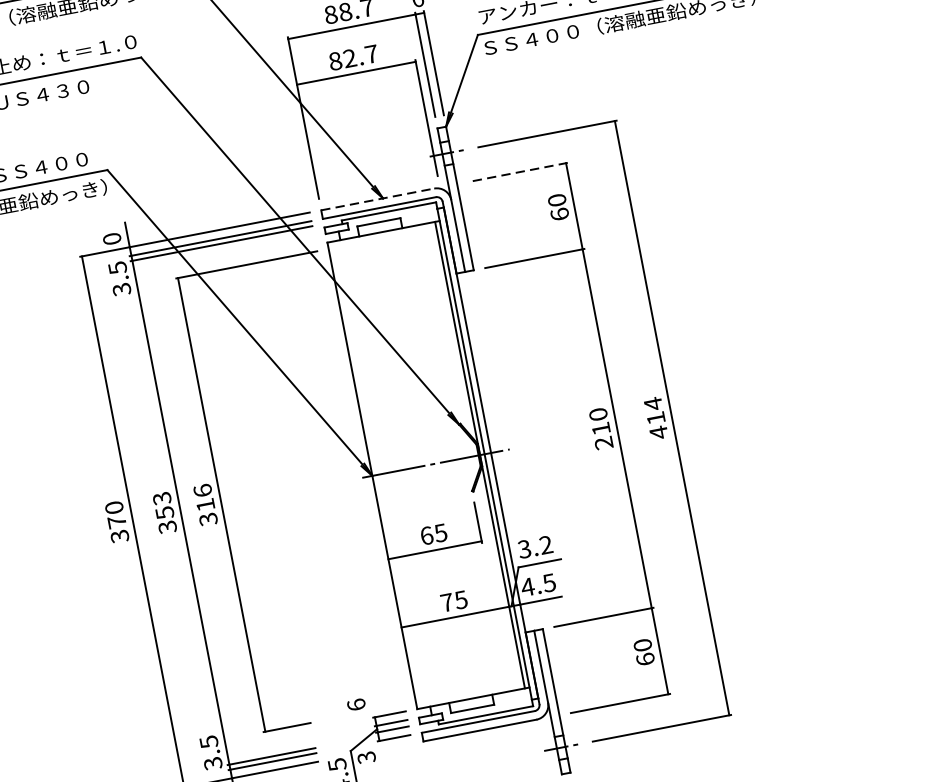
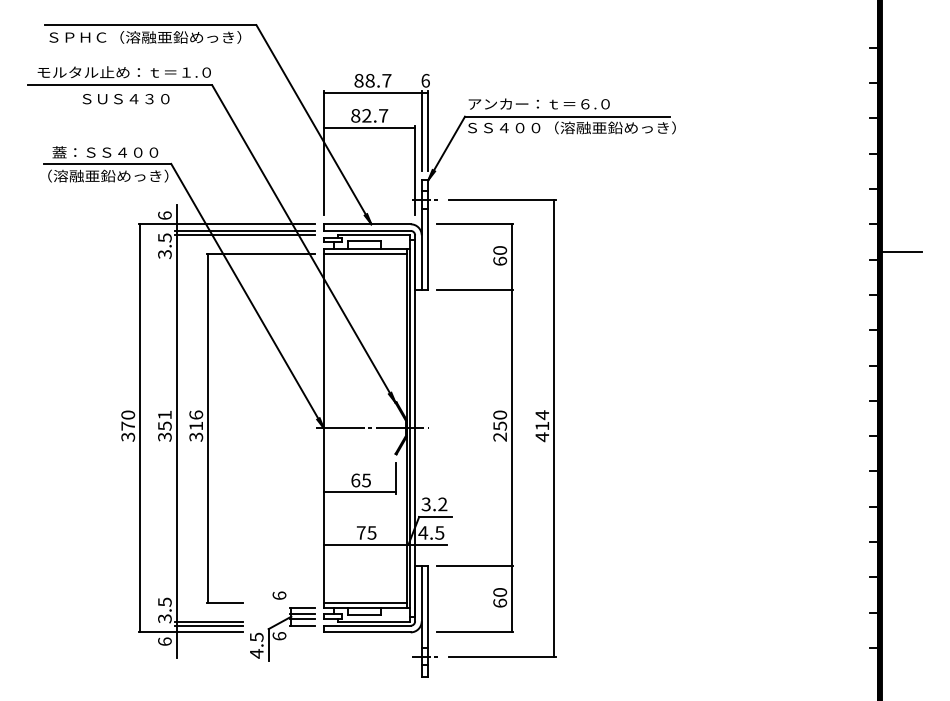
line: (517, 172) -> (474, 224), dashed -> solid
line: (378, 199) -> (367, 224), dashed -> solid
text: (111, 238) -> (164, 215), 0 -> 6
line: (381, 239) -> (364, 254), added
text: (601, 427) -> (500, 425), 210 -> 250
text: (161, 497) -> (164, 414), 353 -> 351
line: (468, 692) -> (364, 602), added
text: (366, 757) -> (279, 636), 3 -> 6

